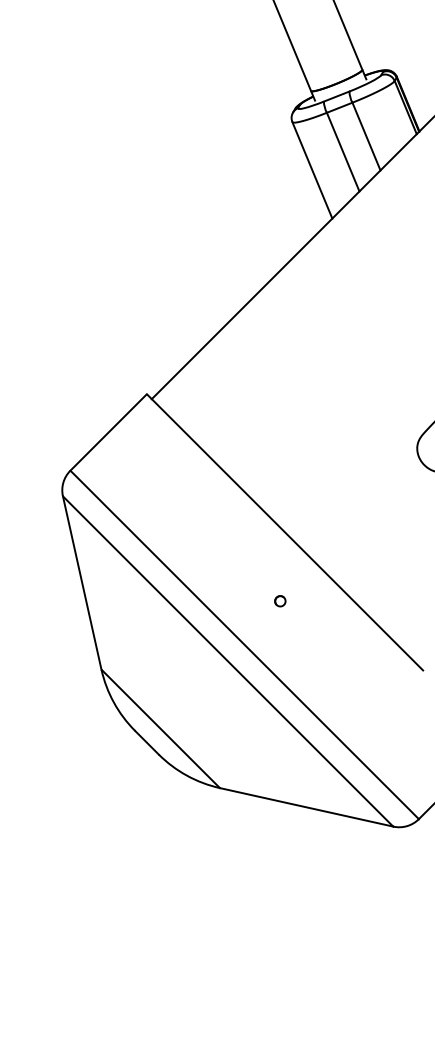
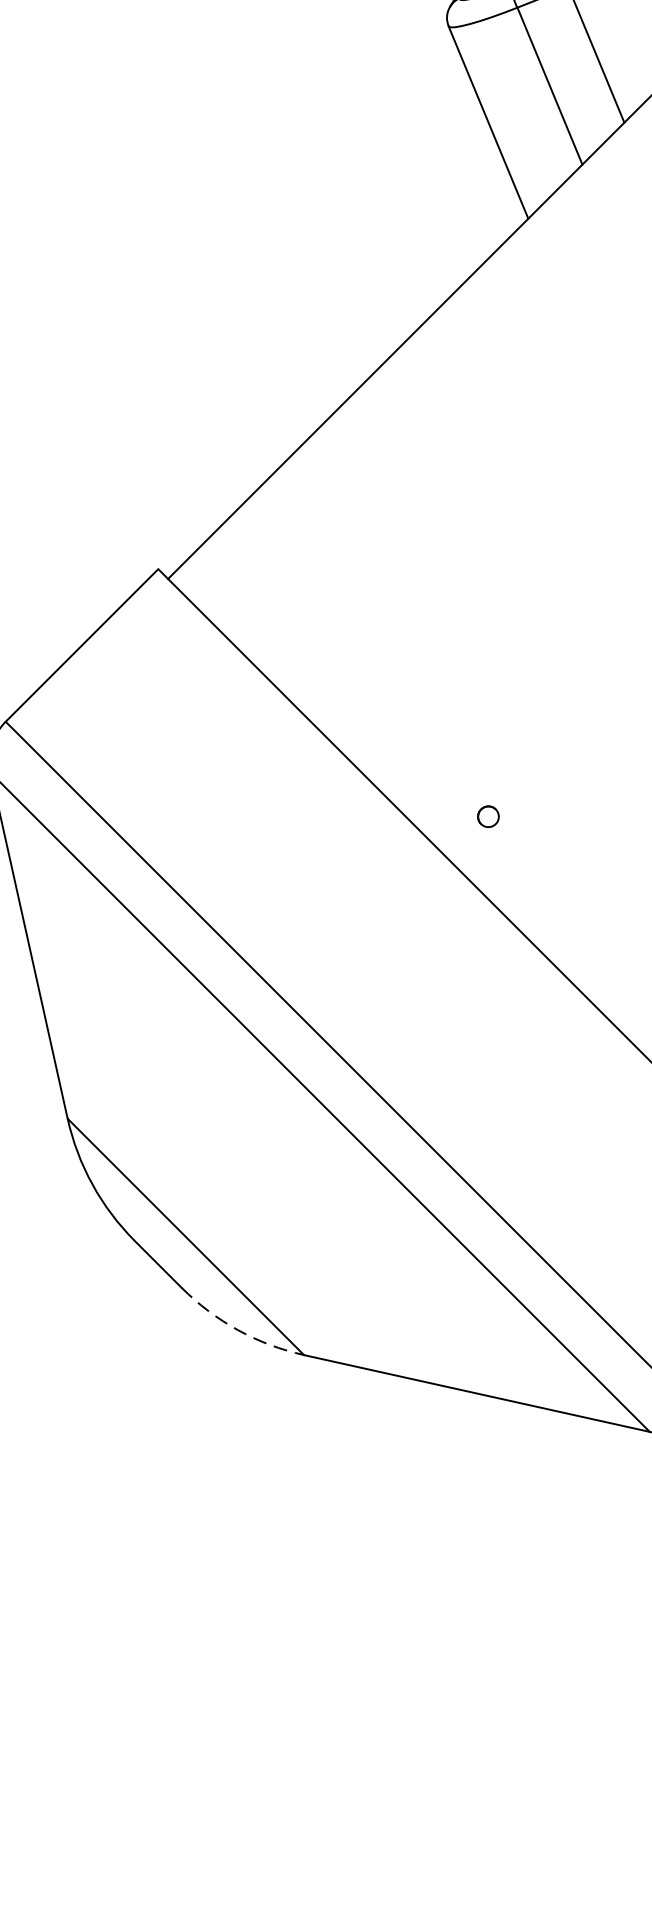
part: (280, 601) -> (488, 817), moved
arc: (186, 775) -> (237, 1329), solid -> dashed

